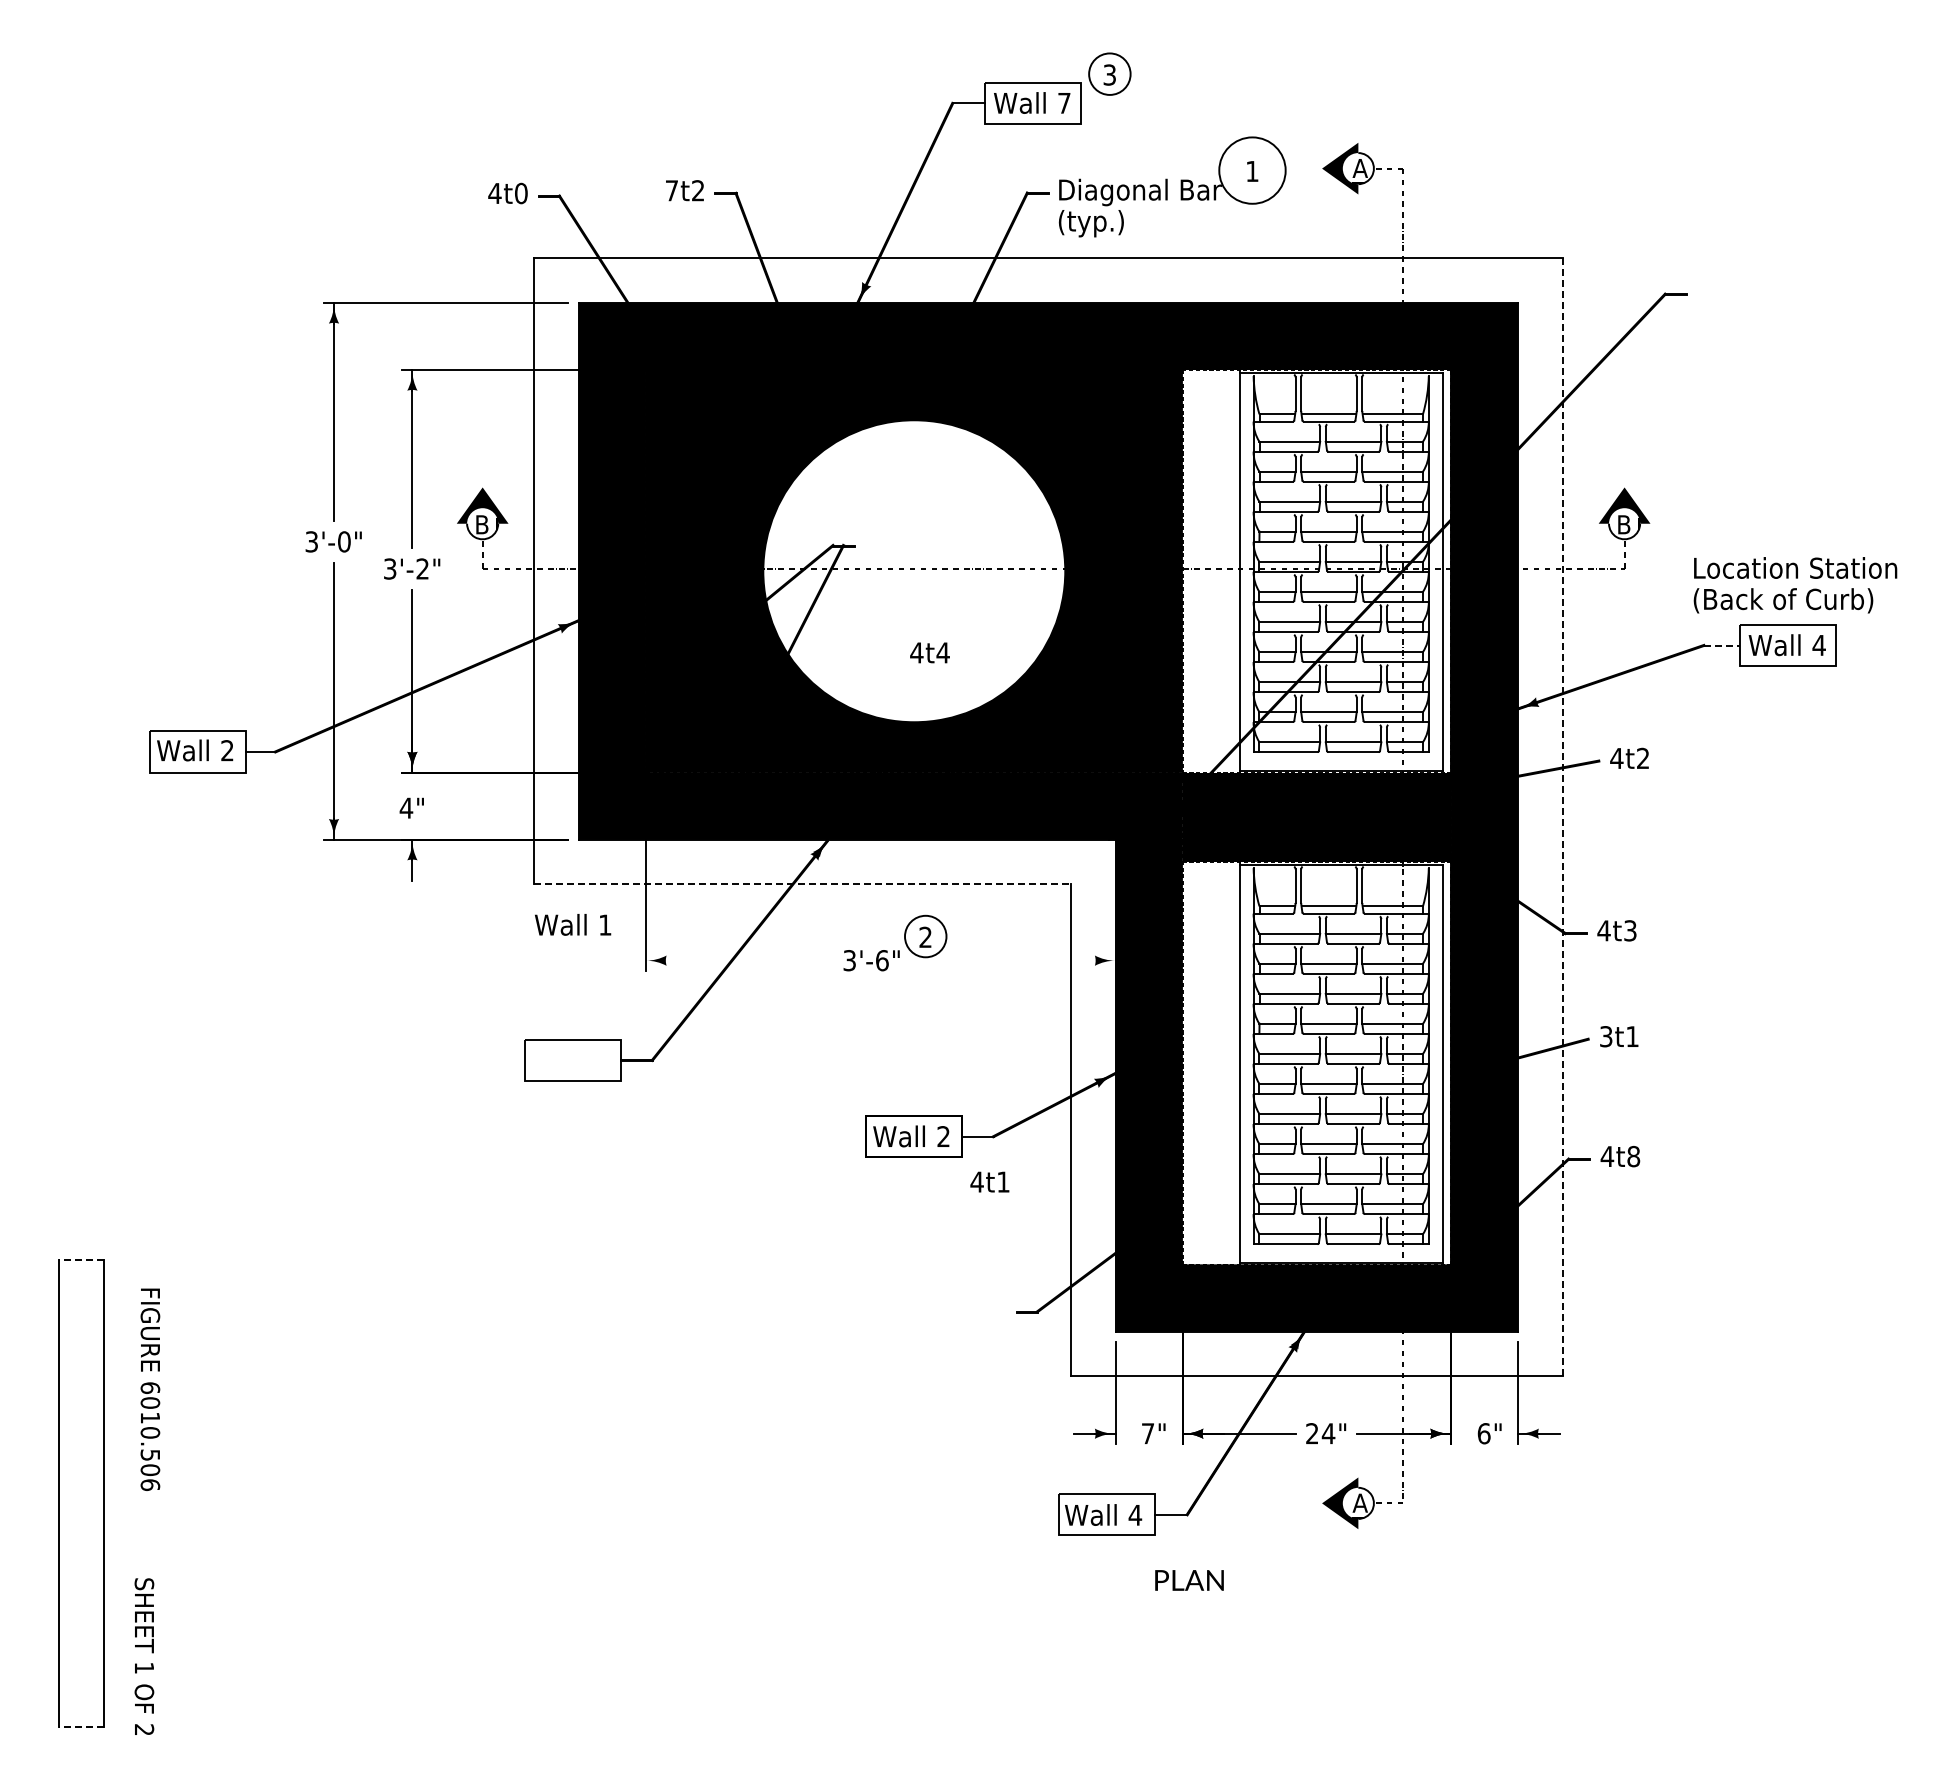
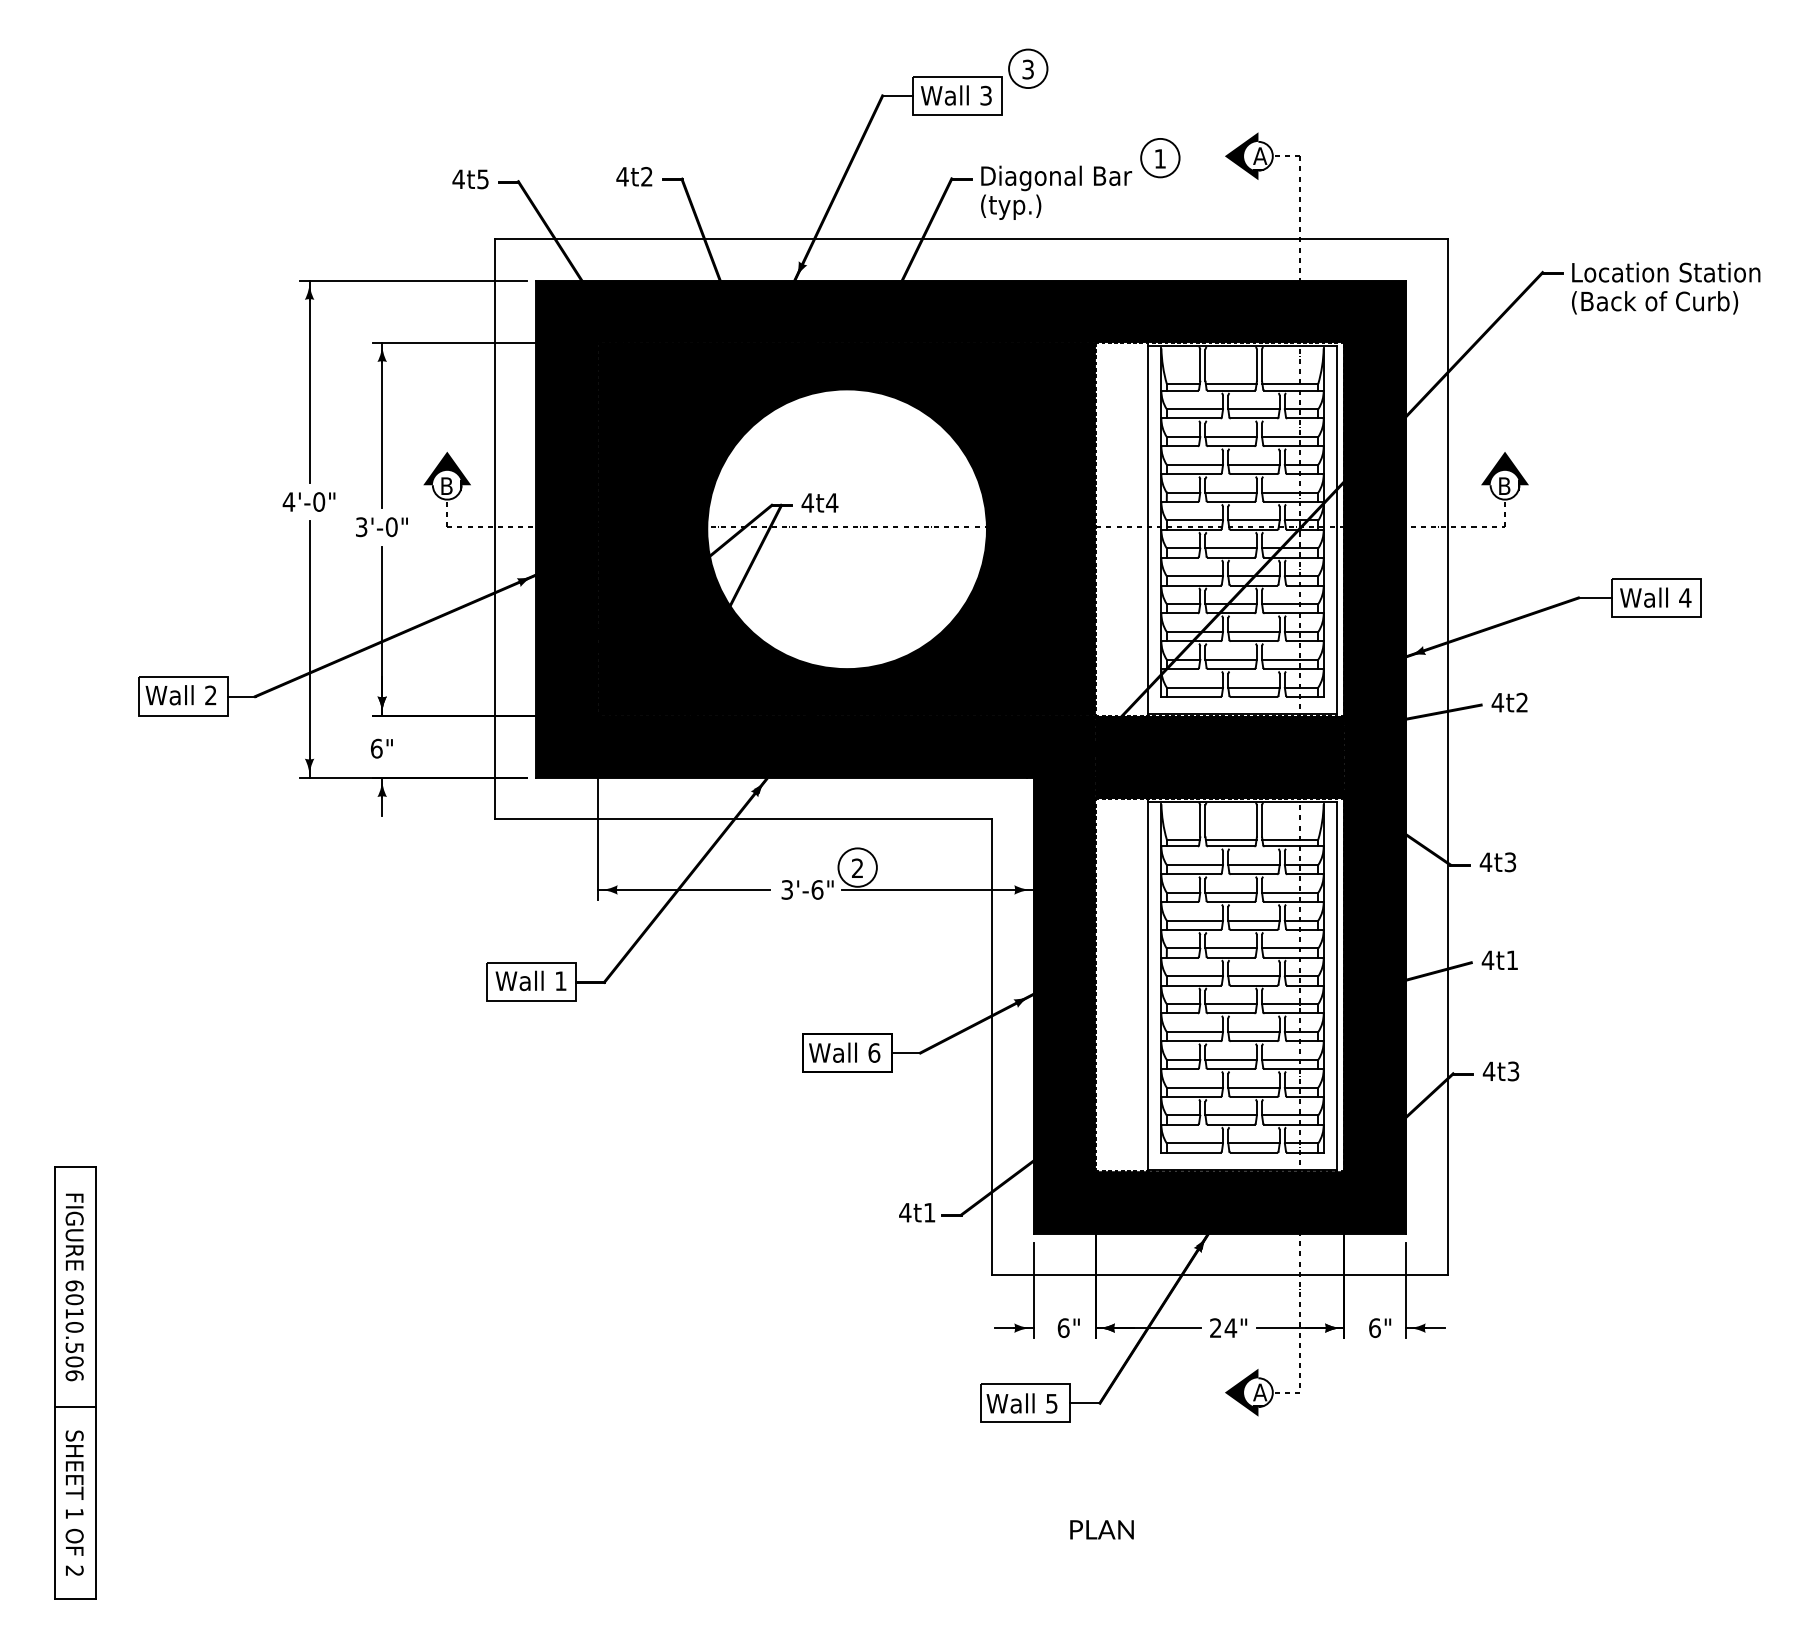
text: (1064, 102) -> (986, 95), 7 -> 3
circle: (1252, 170) -> (1160, 158), size x0.62
text: (671, 190) -> (622, 176), 7t2 -> 4t2
text: (521, 193) -> (483, 179), 4t0 -> 4t5
text: (311, 541) -> (288, 501), 3'-0" -> 4'-0"
text: (422, 568) -> (391, 526), 3'-2" -> 3'-0"
text: (1795, 585) -> (1666, 288), moved
line: (1721, 645) -> (1594, 598), dashed -> solid
text: (929, 652) -> (819, 502), moved
text: (406, 807) -> (376, 748), 4" -> 6"
line: (1562, 816) -> (1447, 756), dashed -> solid
line: (802, 884) -> (743, 819), dashed -> solid
text: (573, 924) -> (531, 980), moved
line: (738, 960) -> (684, 889), added
line: (1011, 960) -> (937, 889), added
text: (1605, 1036) -> (1487, 960), 3t1 -> 4t1
text: (943, 1136) -> (874, 1052), 2 -> 6
text: (1633, 1156) -> (1513, 1071), 4t8 -> 4t3
text: (989, 1181) -> (916, 1212), moved
line: (80, 1259) -> (74, 1166), dashed -> solid
text: (150, 1389) -> (74, 1287), moved
text: (1147, 1433) -> (1063, 1327), 7" -> 6"
text: (1135, 1515) -> (1052, 1403), 4 -> 5
line: (80, 1519) -> (74, 1407), added
text: (1189, 1580) -> (1102, 1529), moved
text: (144, 1656) -> (74, 1503), moved
line: (80, 1726) -> (74, 1599), dashed -> solid

